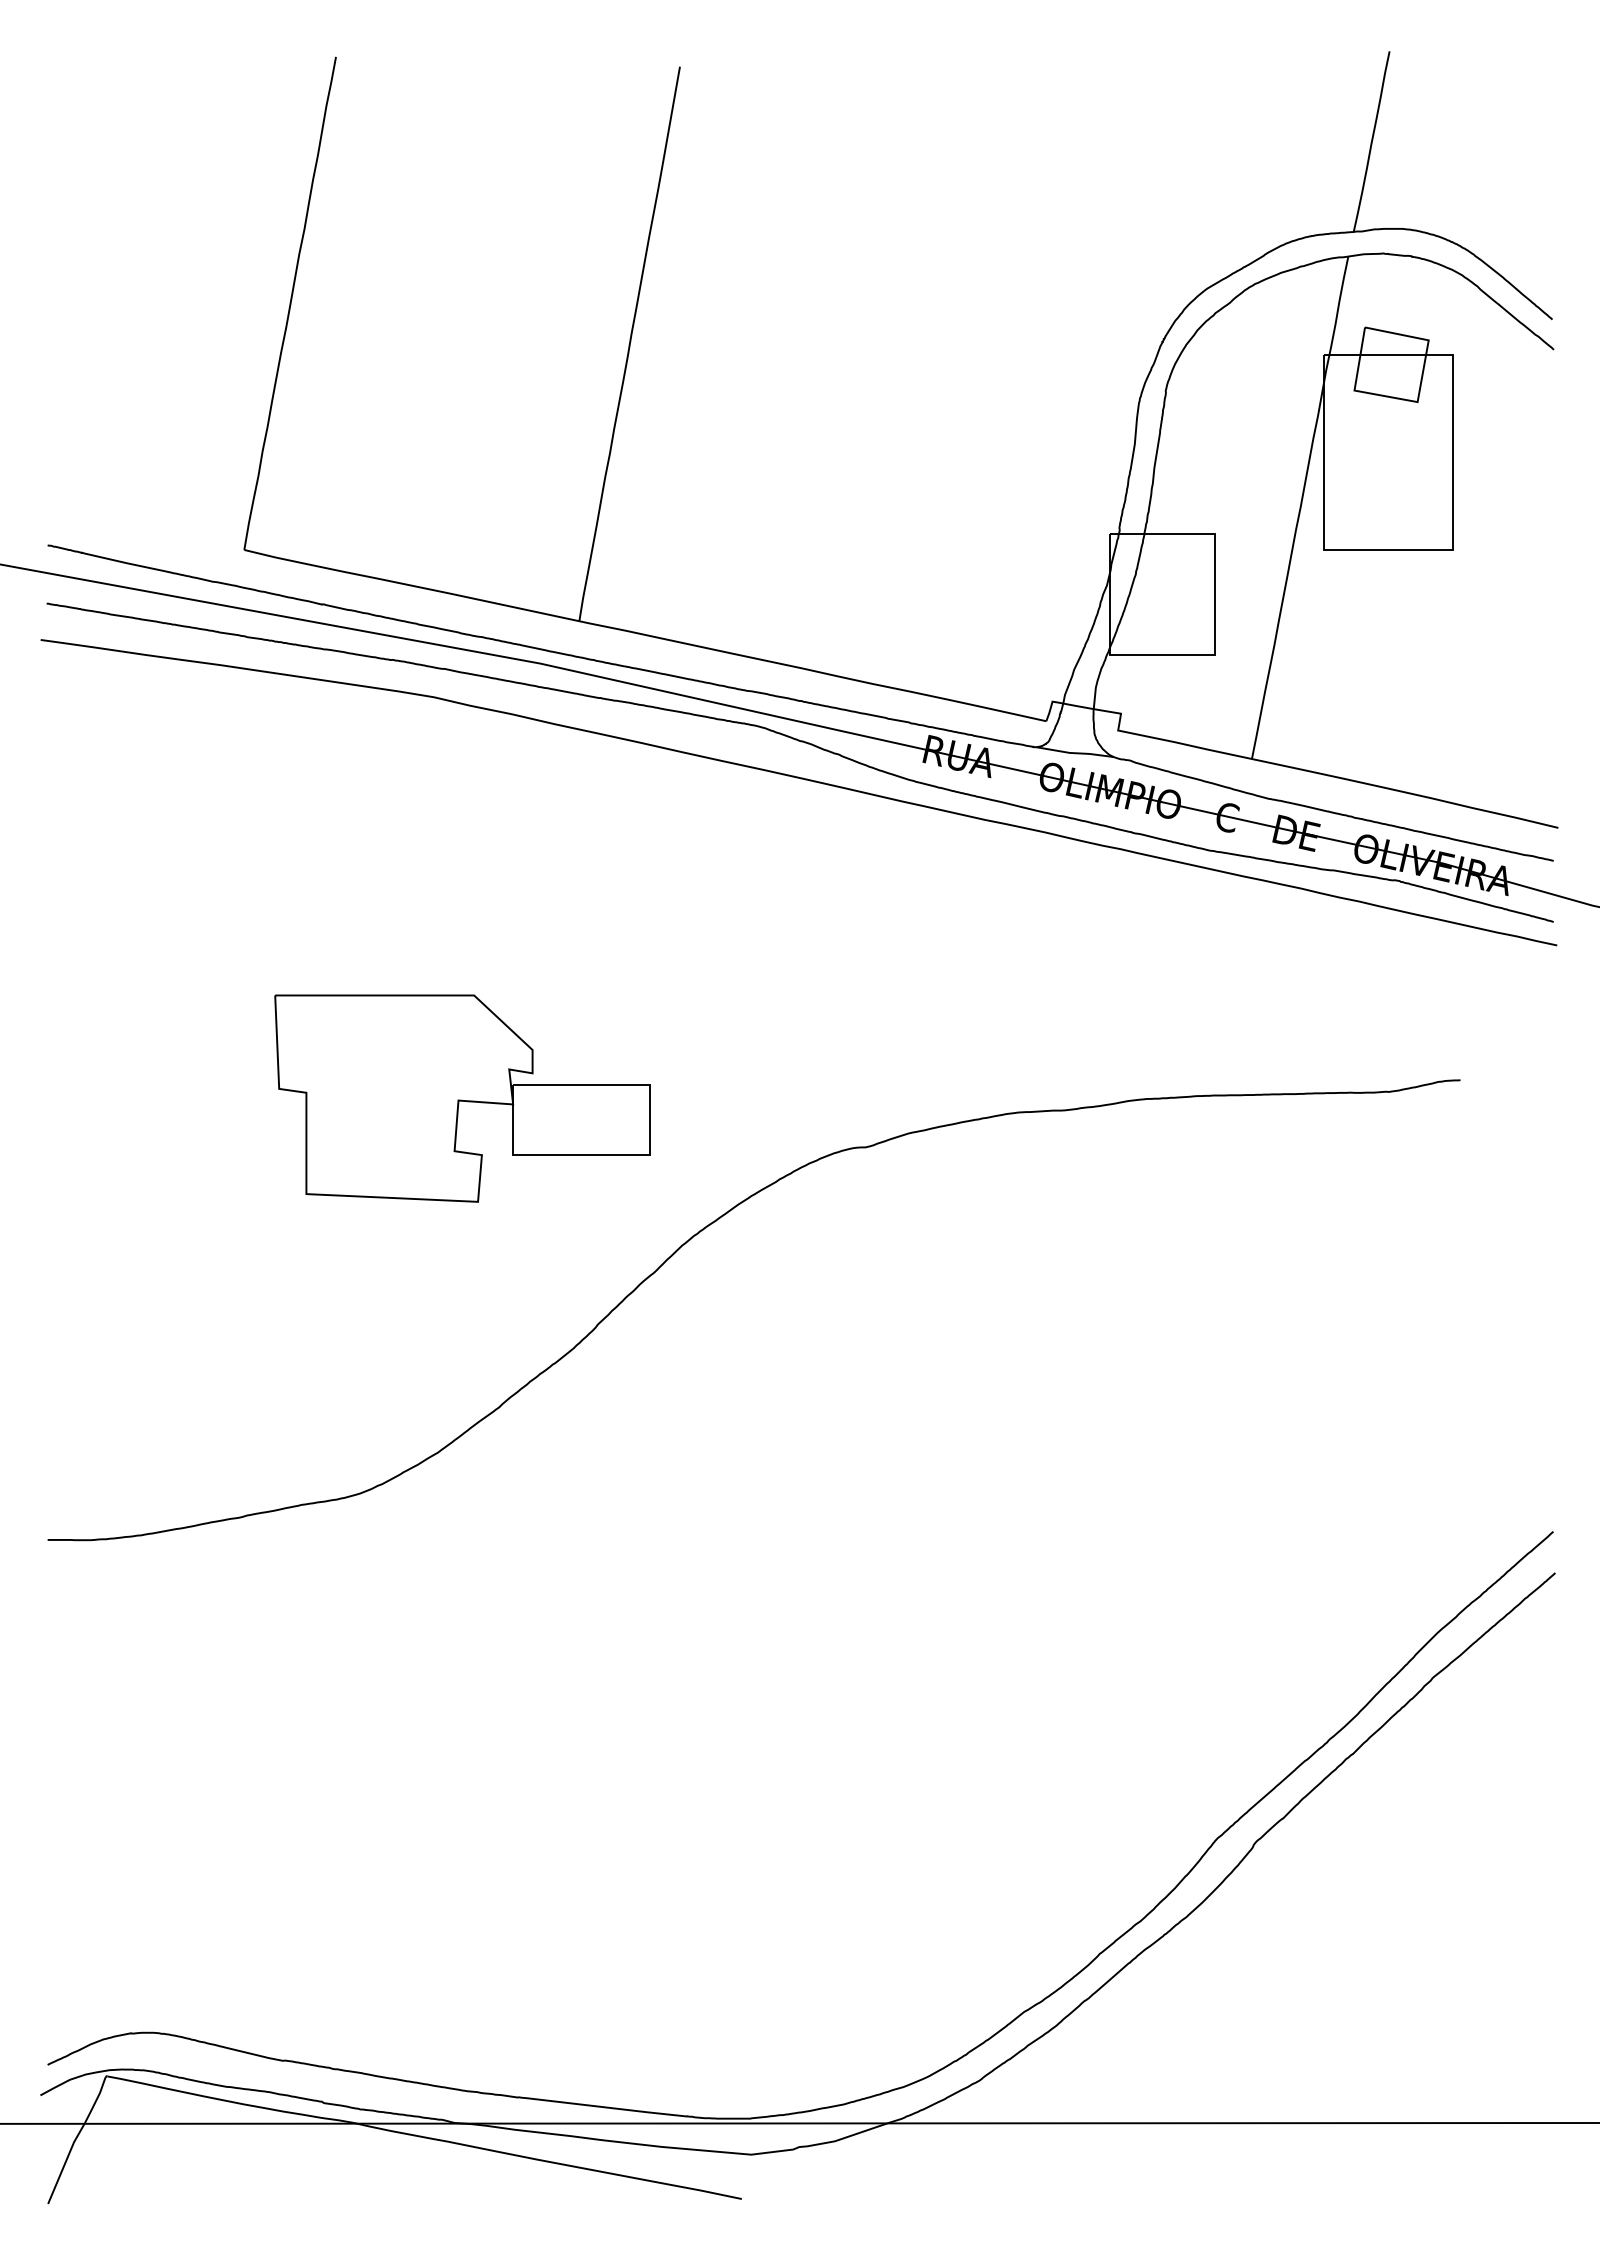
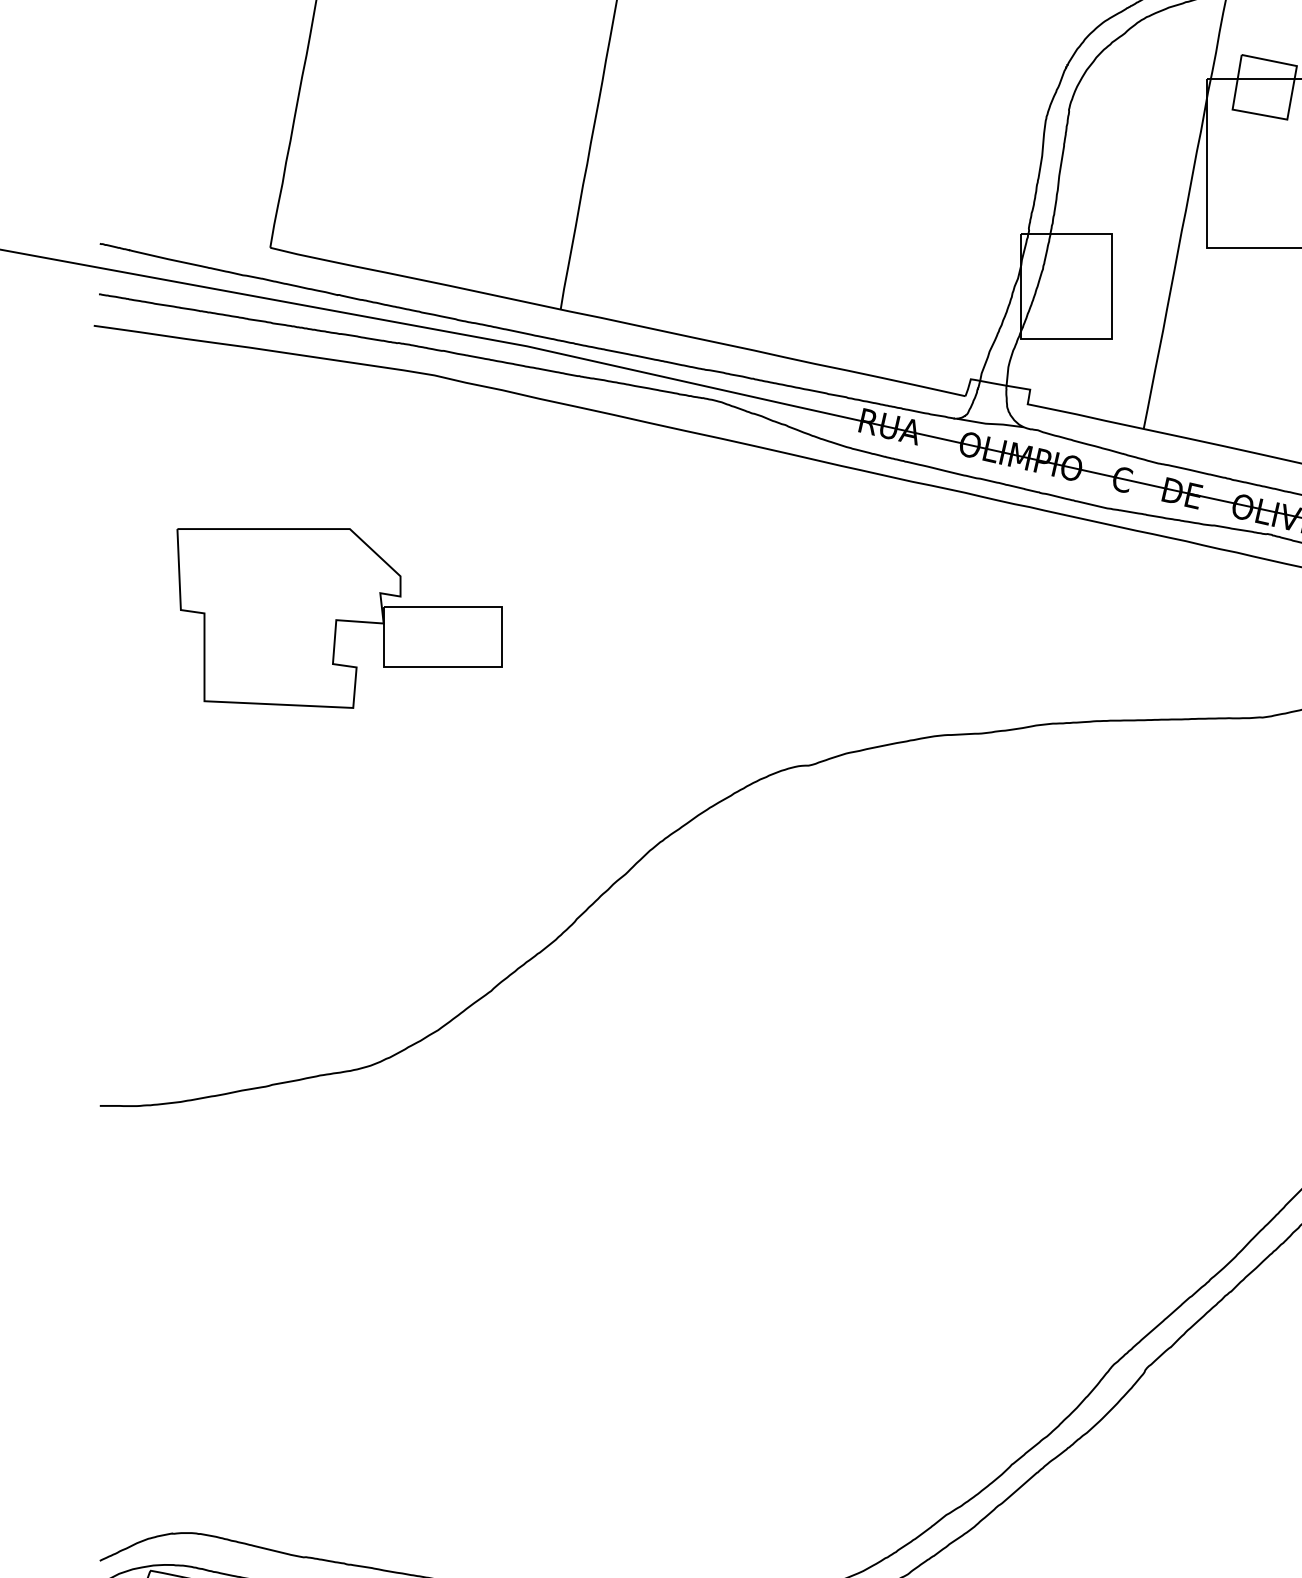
part: (462, 1098) -> (339, 618), moved

